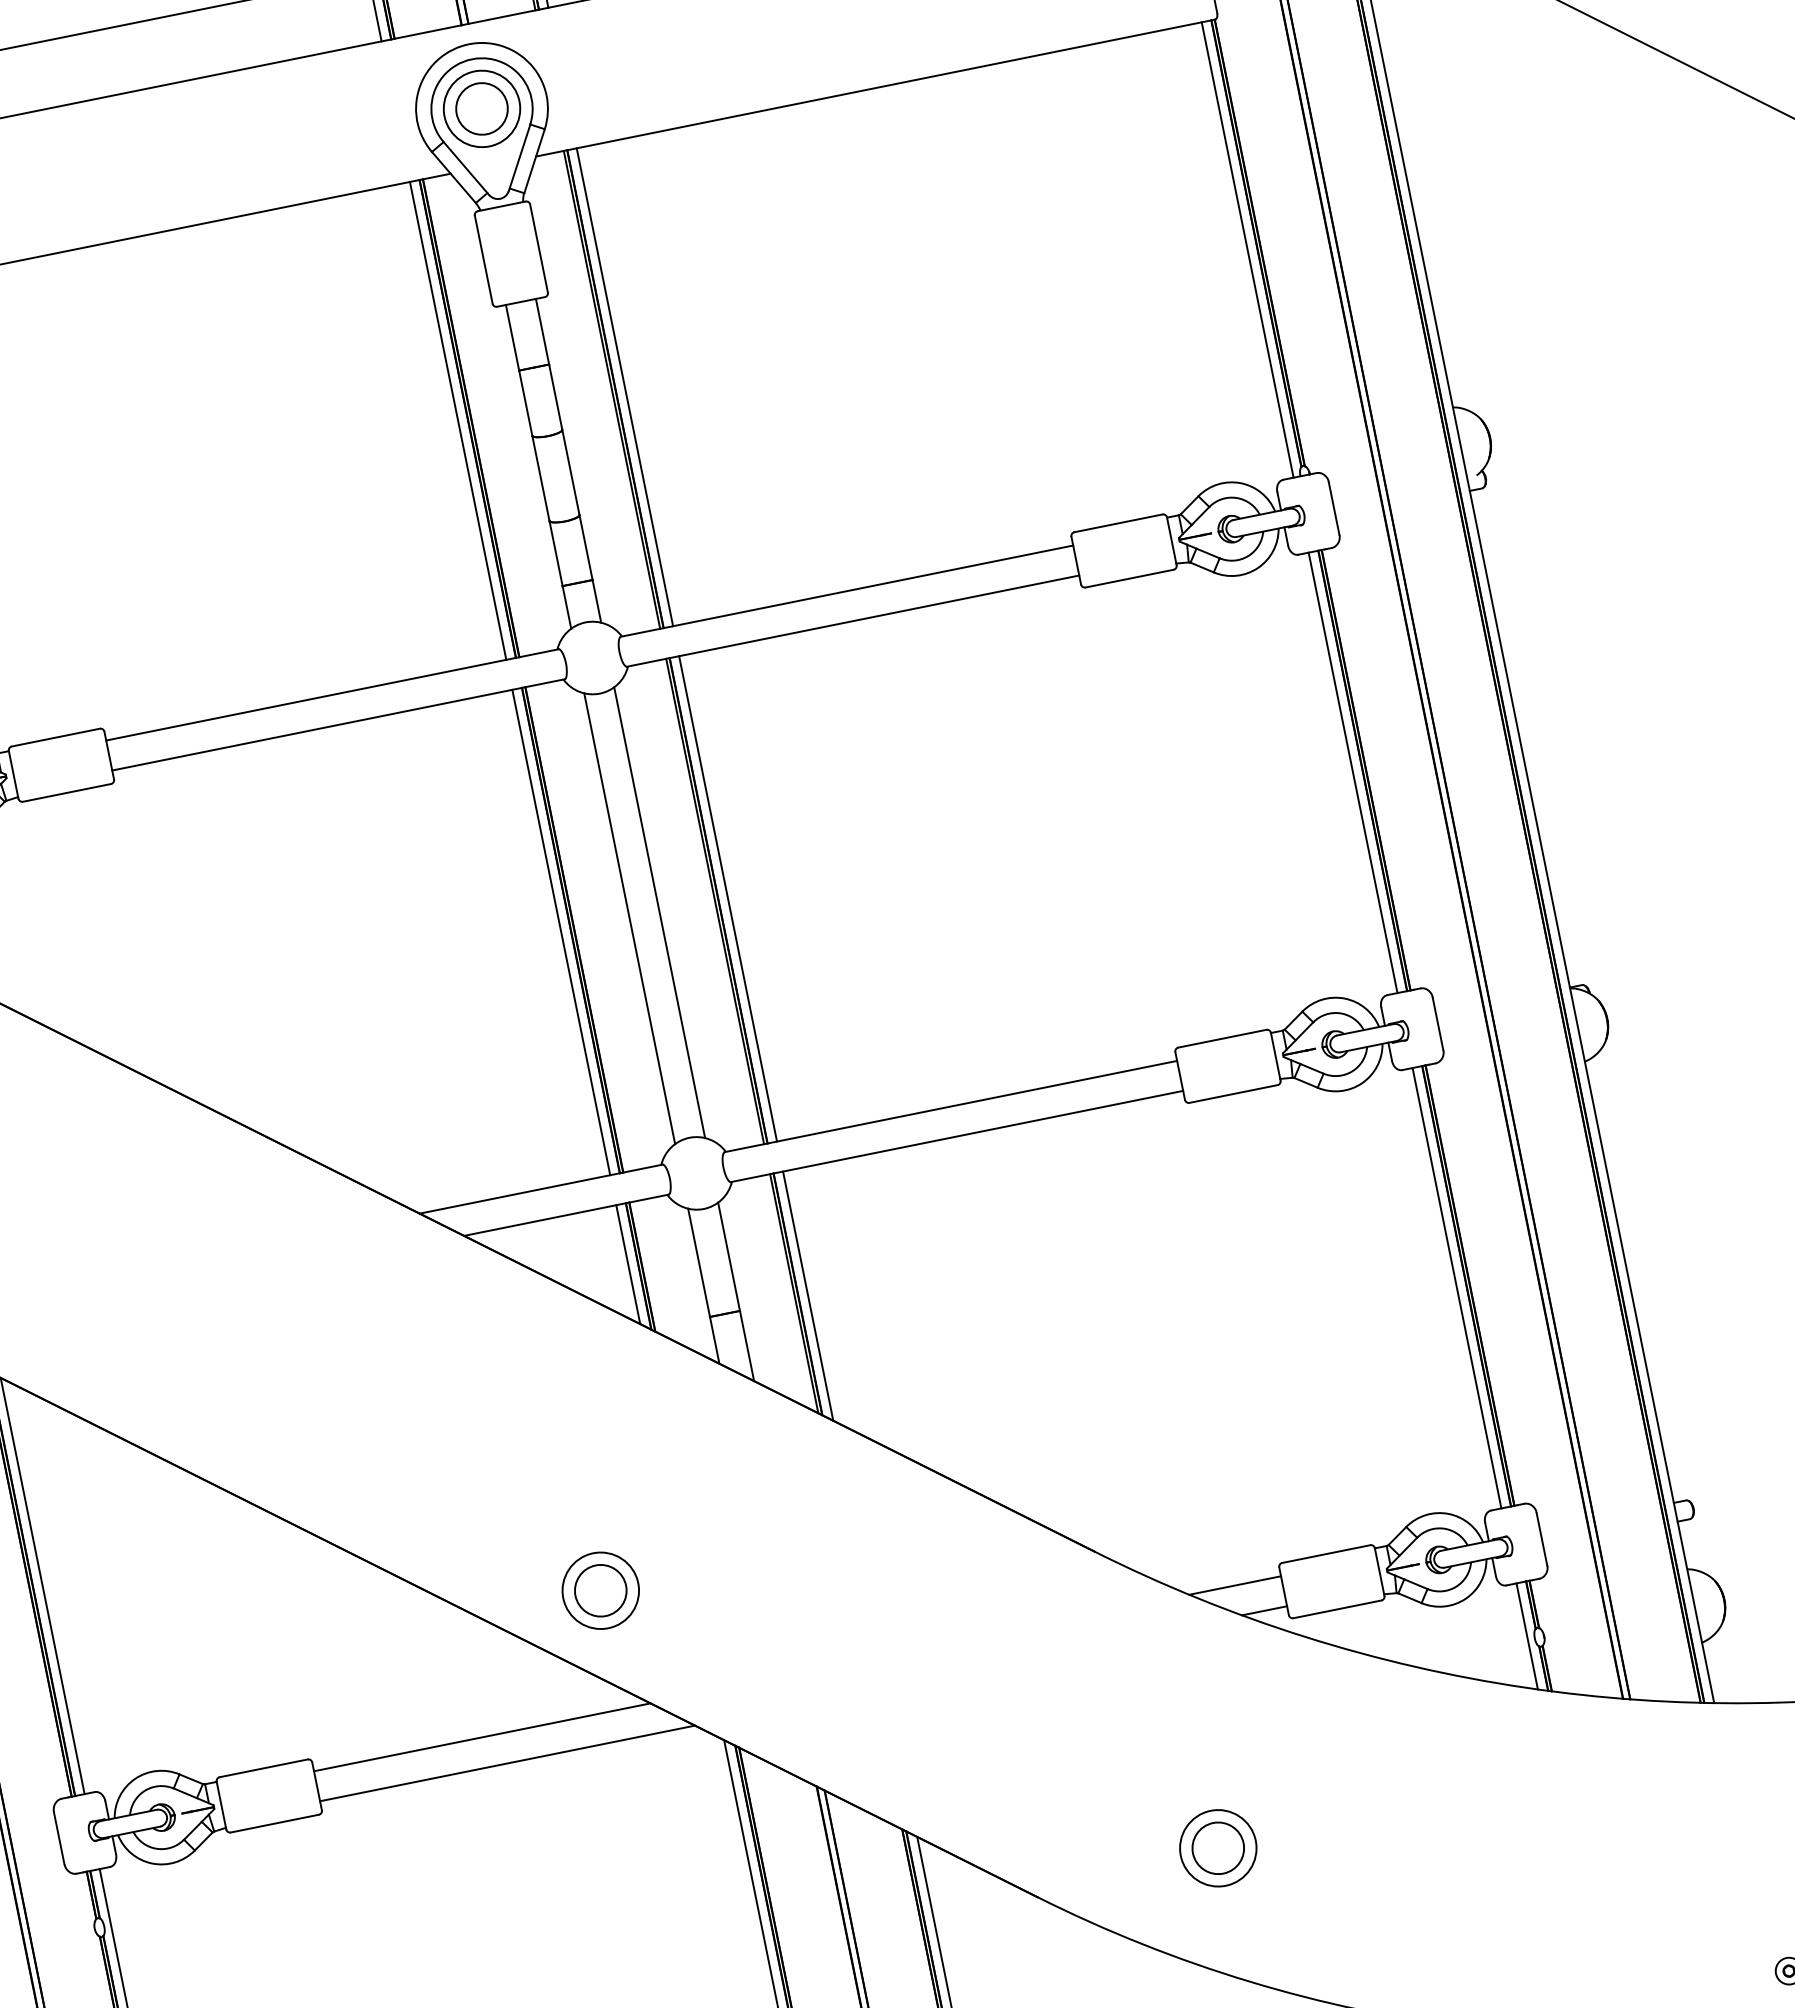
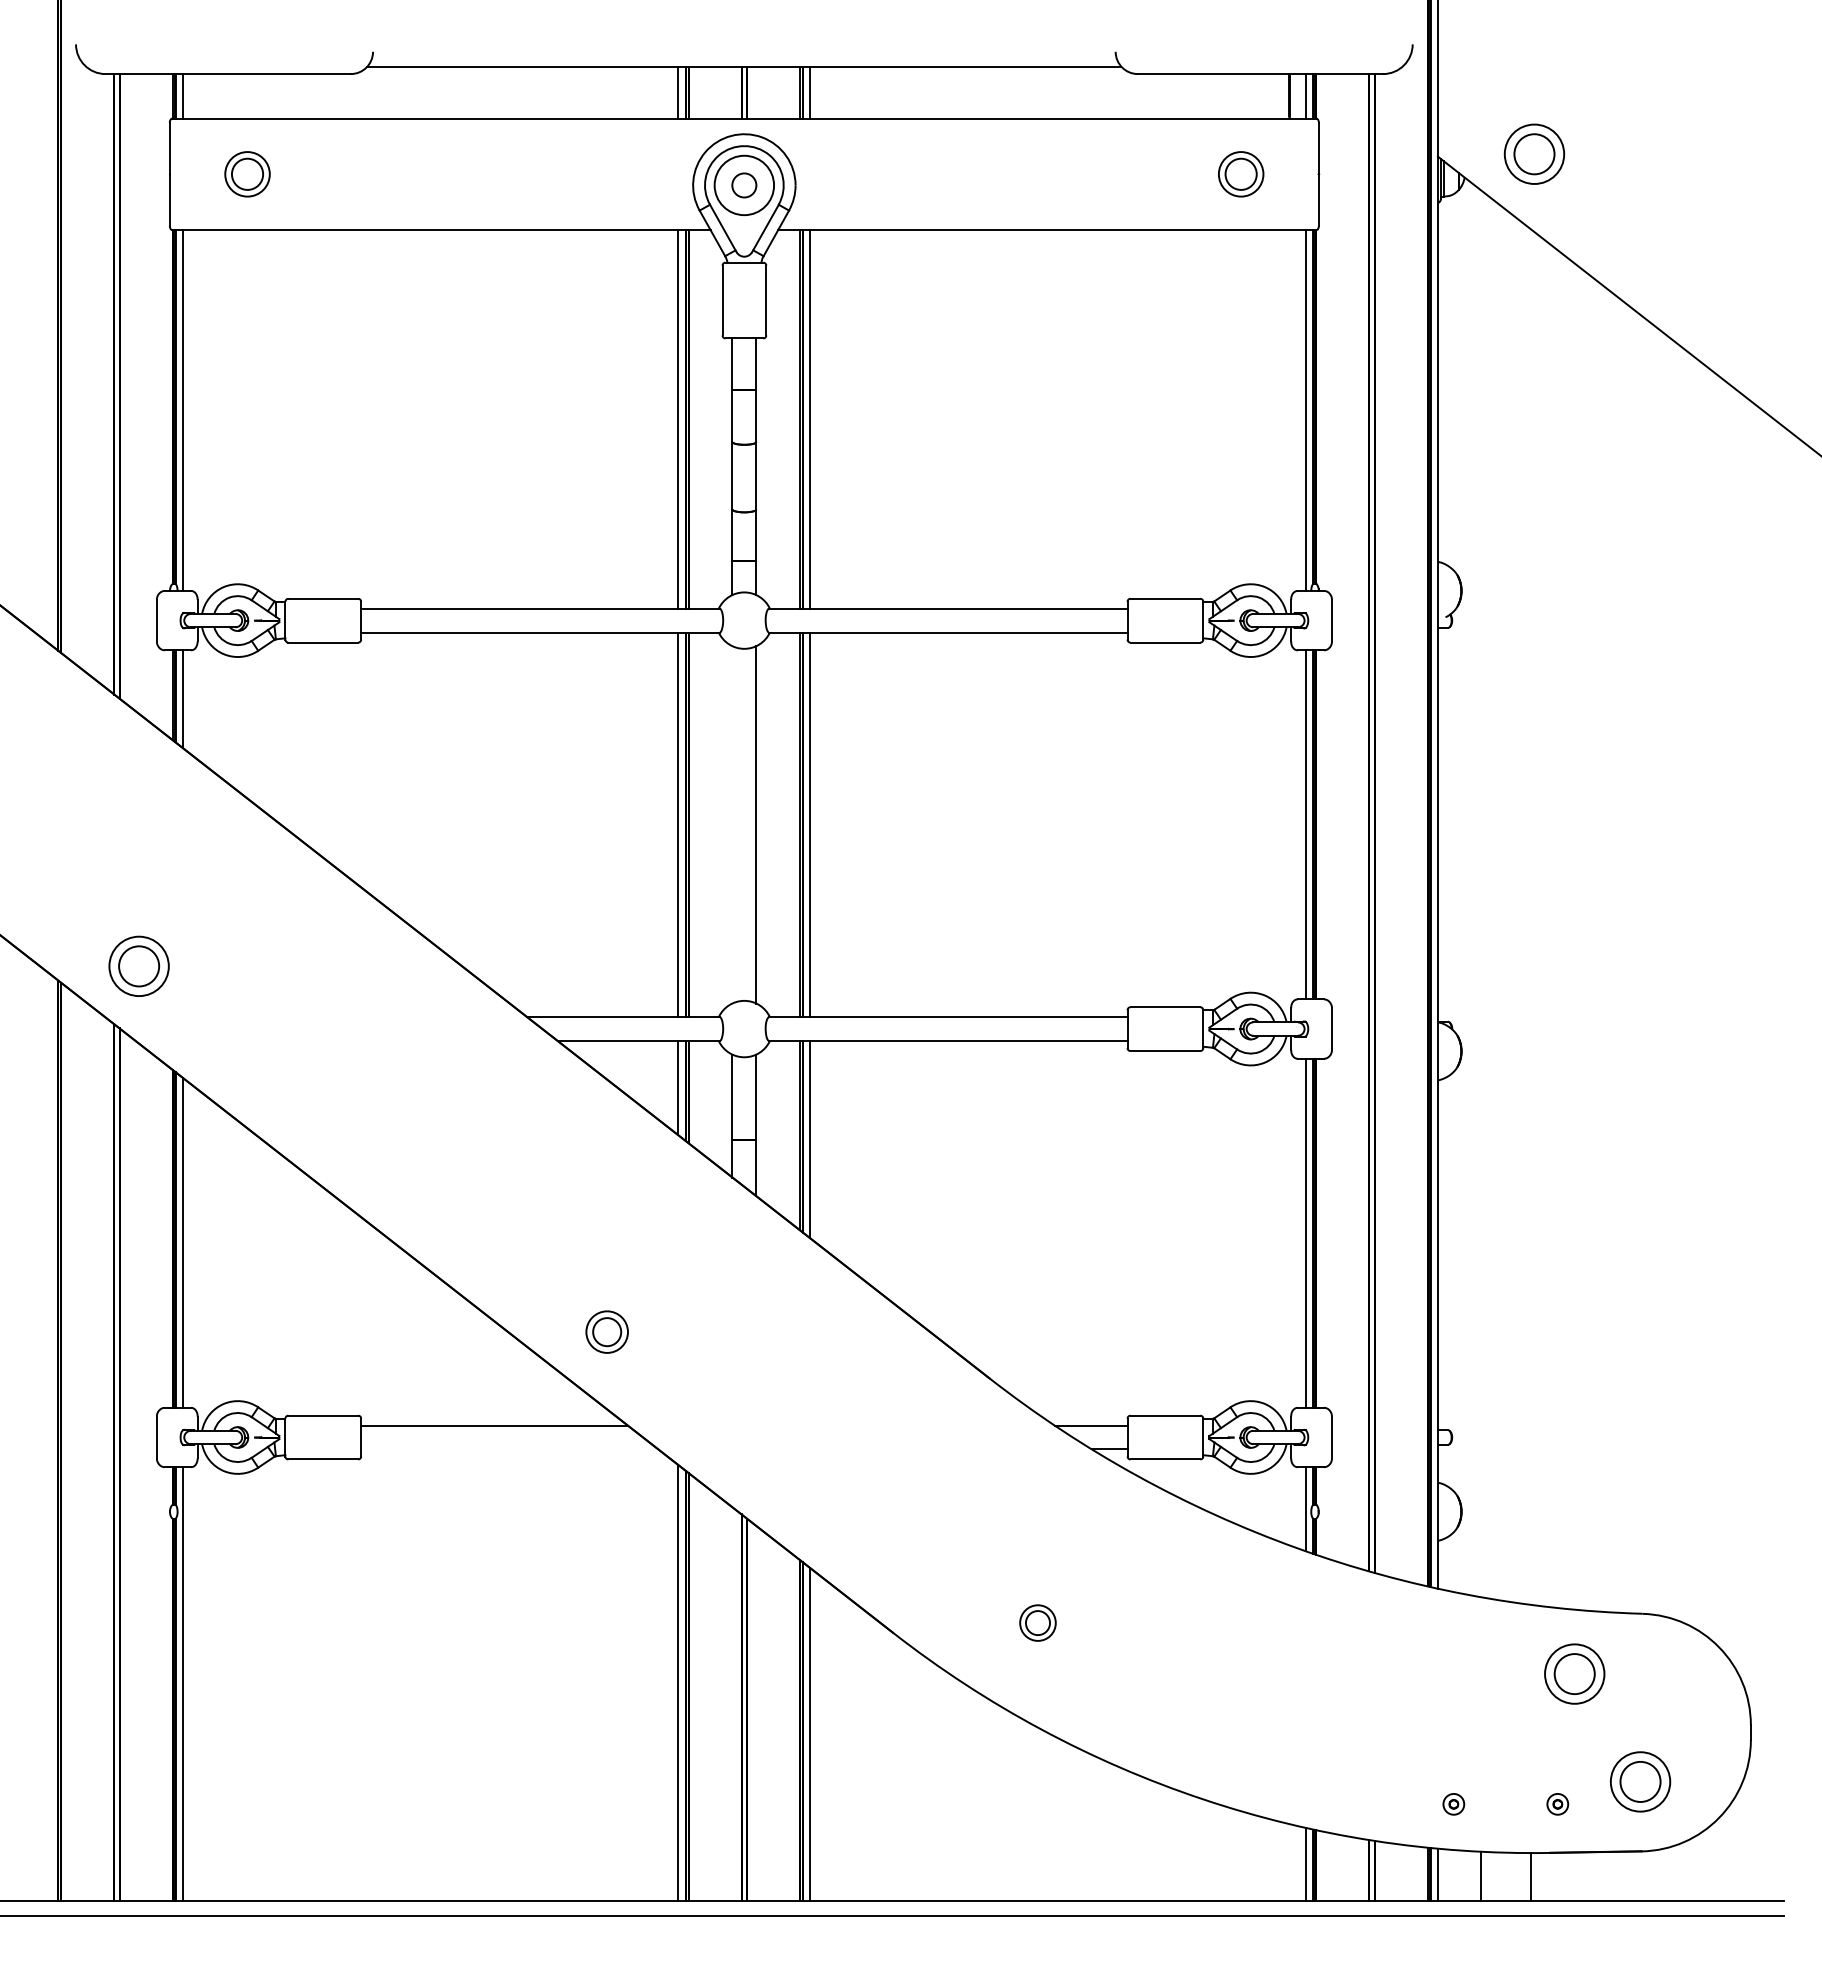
circle: (482, 108) -> (744, 185), size x0.6
line: (629, 918) -> (732, 824), removed
part: (599, 1590) -> (606, 1331), size x0.7
line: (507, 1763) -> (509, 1449), removed
part: (1217, 1847) -> (1037, 1622), size x0.6

